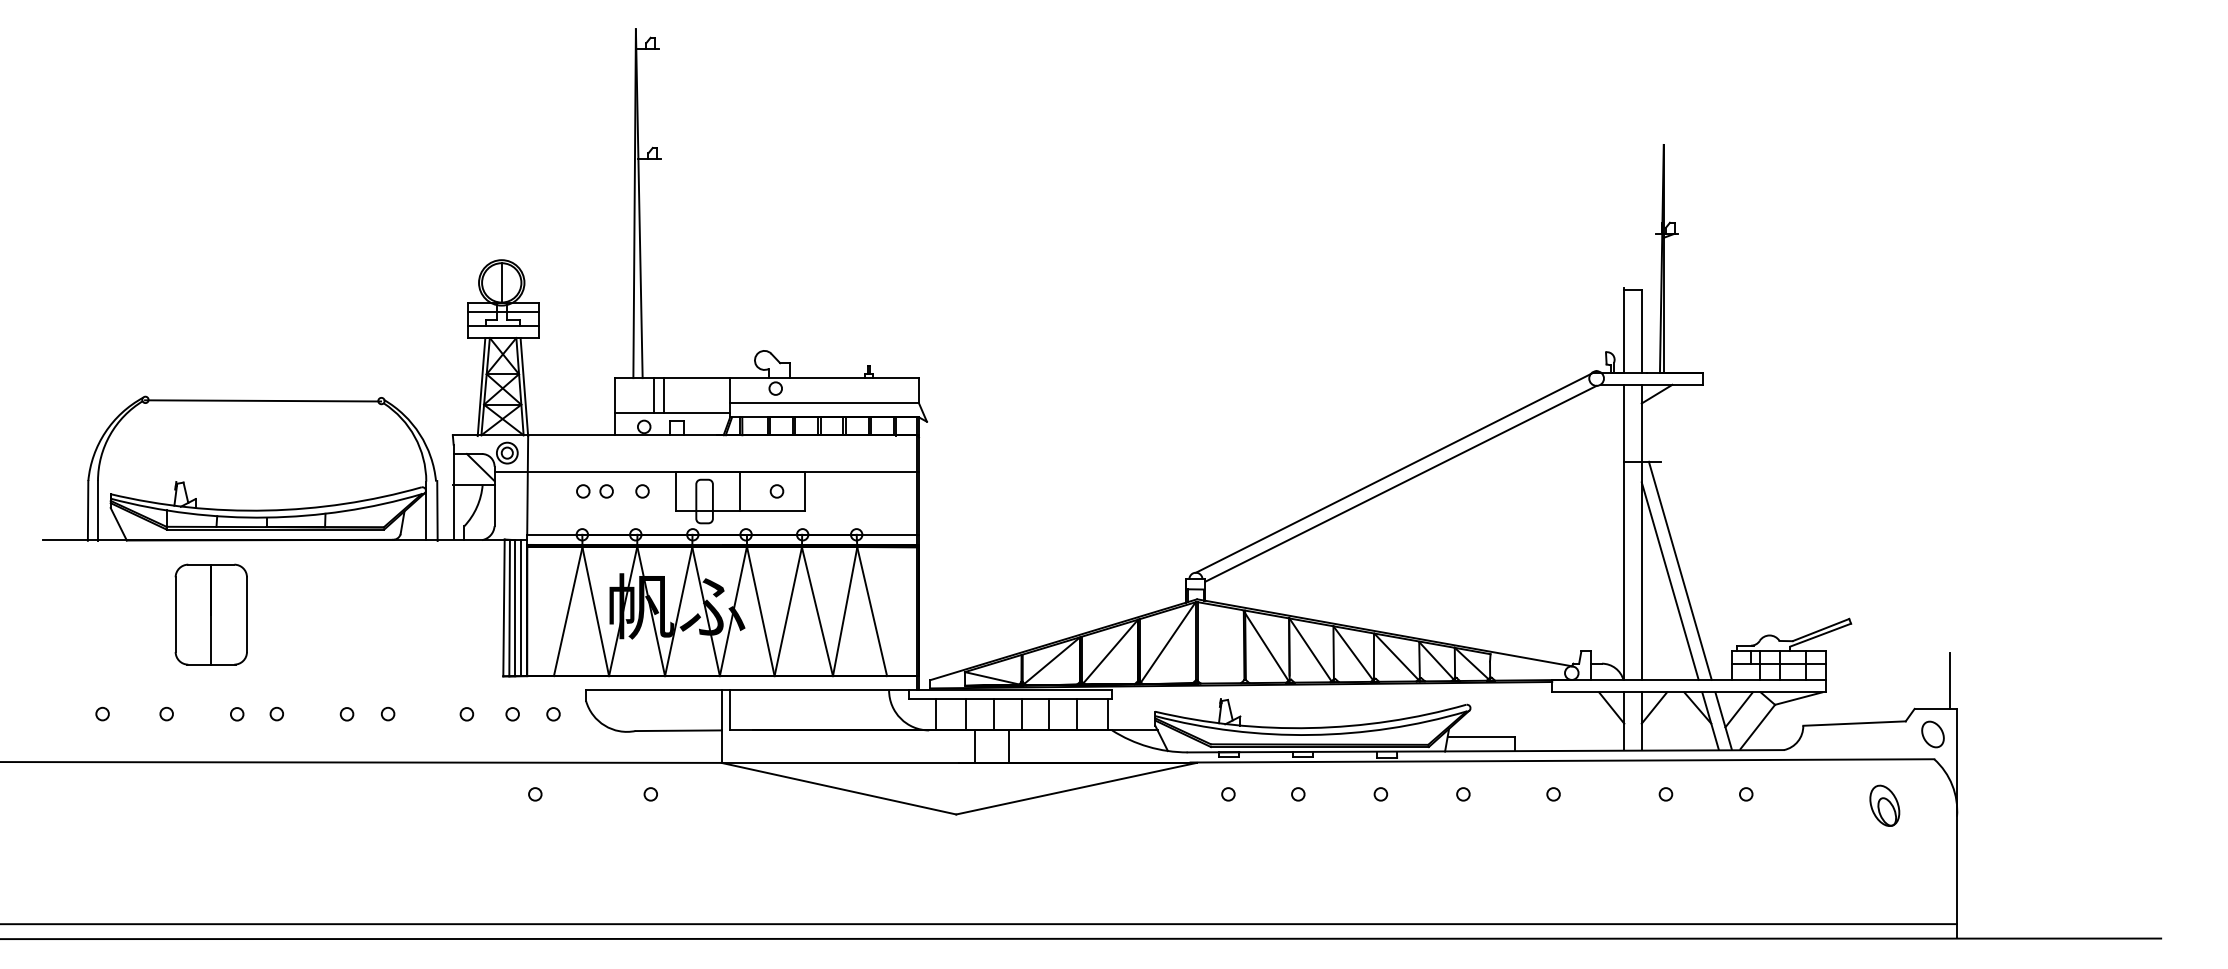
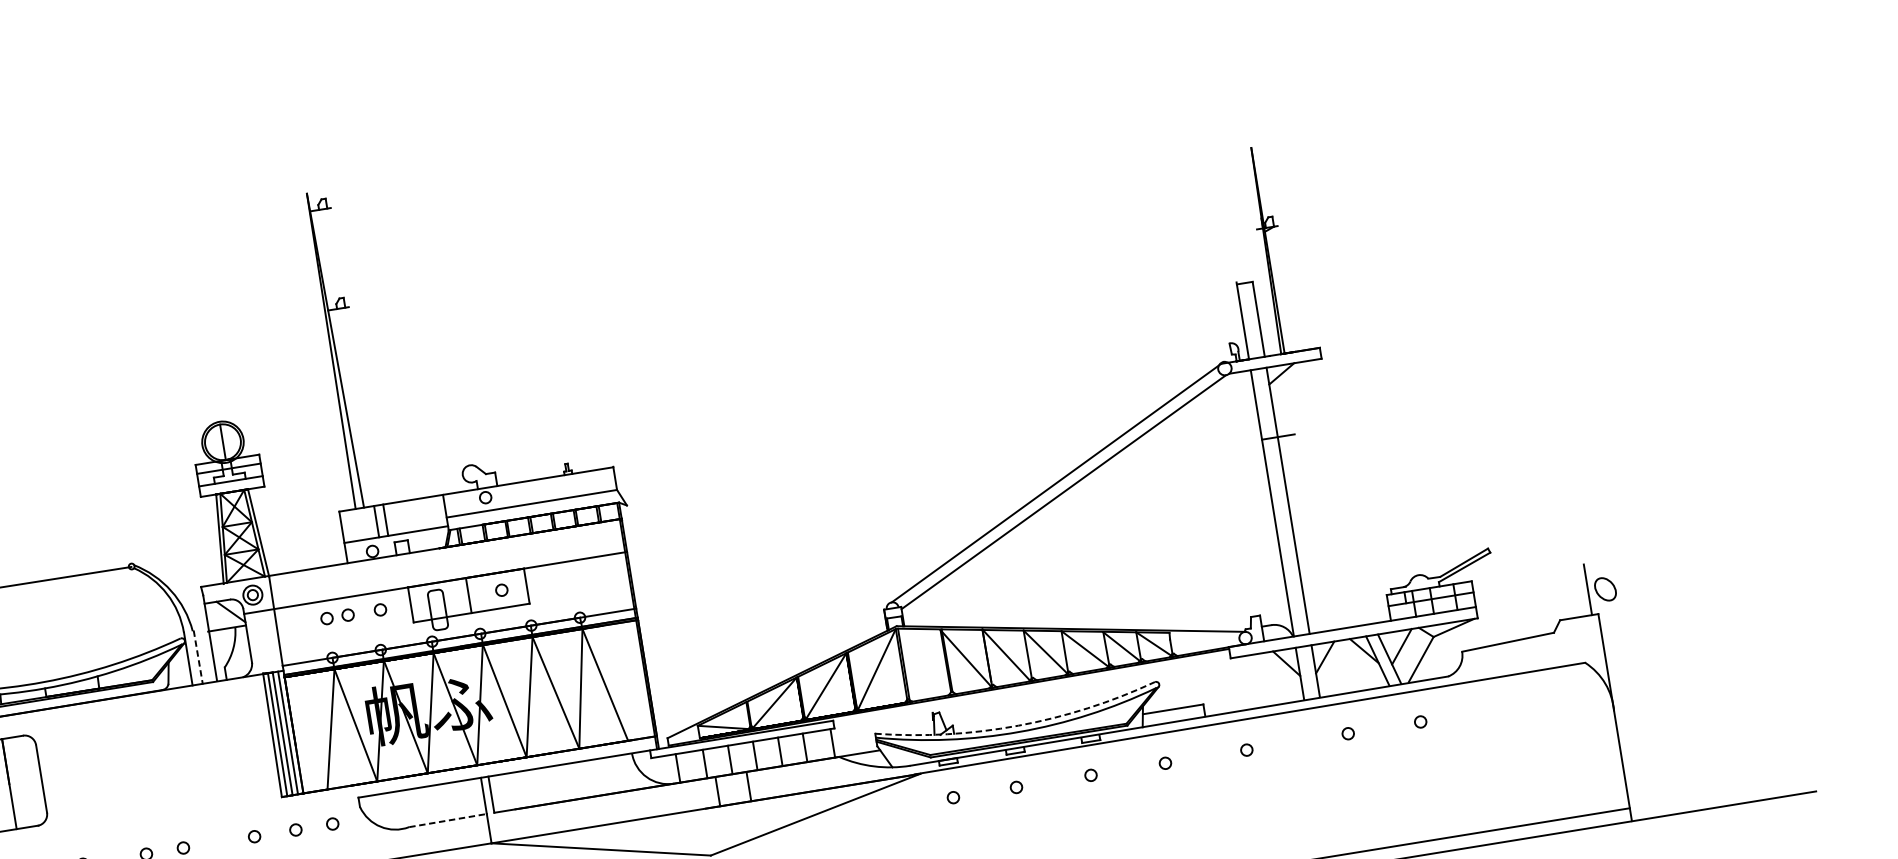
line: (437, 511) -> (198, 657), solid -> dashed
line: (1679, 570) -> (1327, 529), removed
line: (1669, 580) -> (1320, 540), removed
arc: (1311, 728) -> (1018, 726), solid -> dashed
line: (679, 730) -> (448, 820), solid -> dashed
part: (1932, 734) -> (1605, 589), moved
part: (1884, 805) -> (1547, 711), removed

